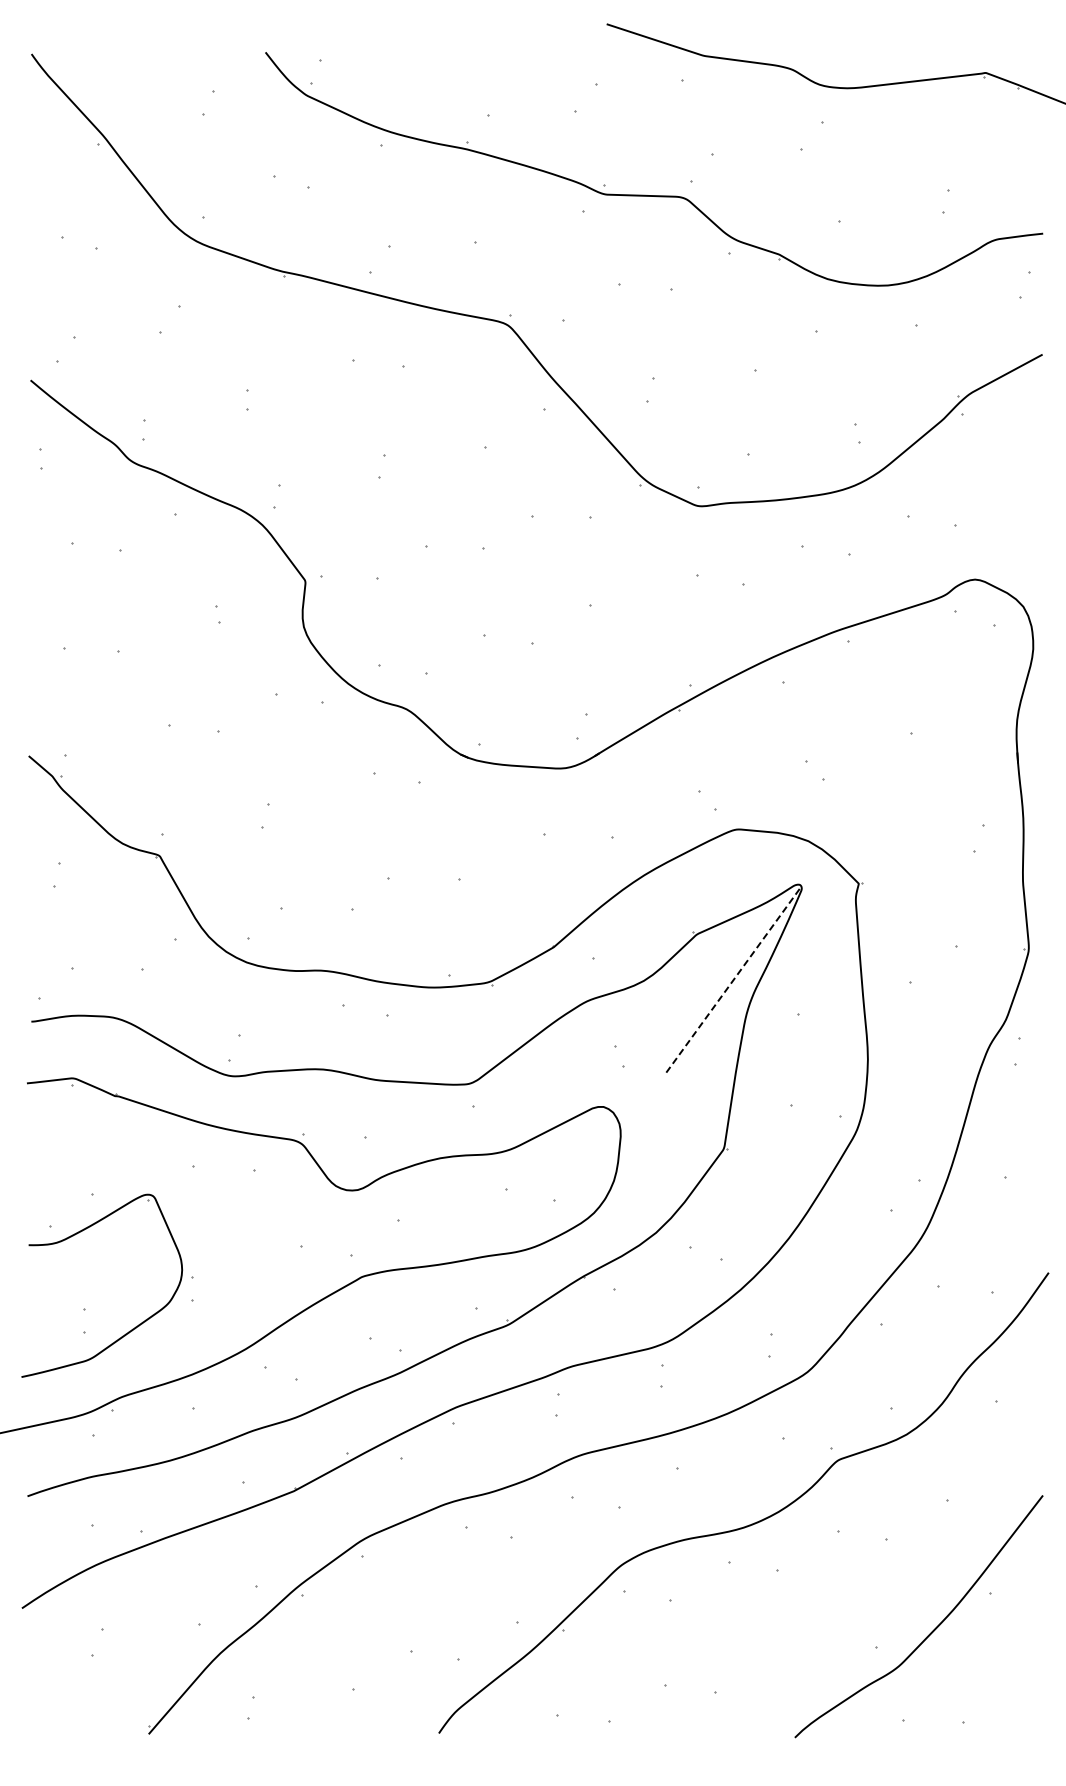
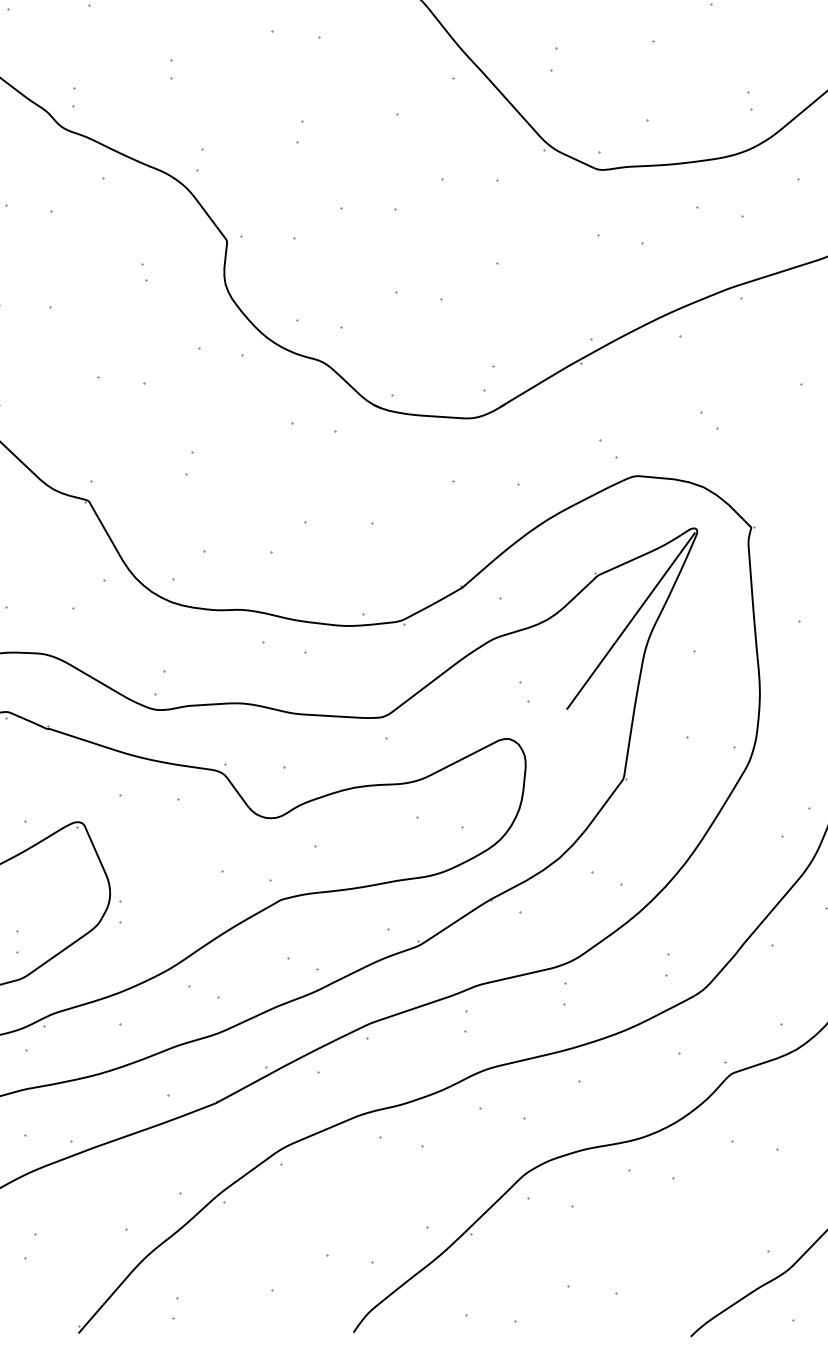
line: (731, 982) -> (630, 621), dashed -> solid

